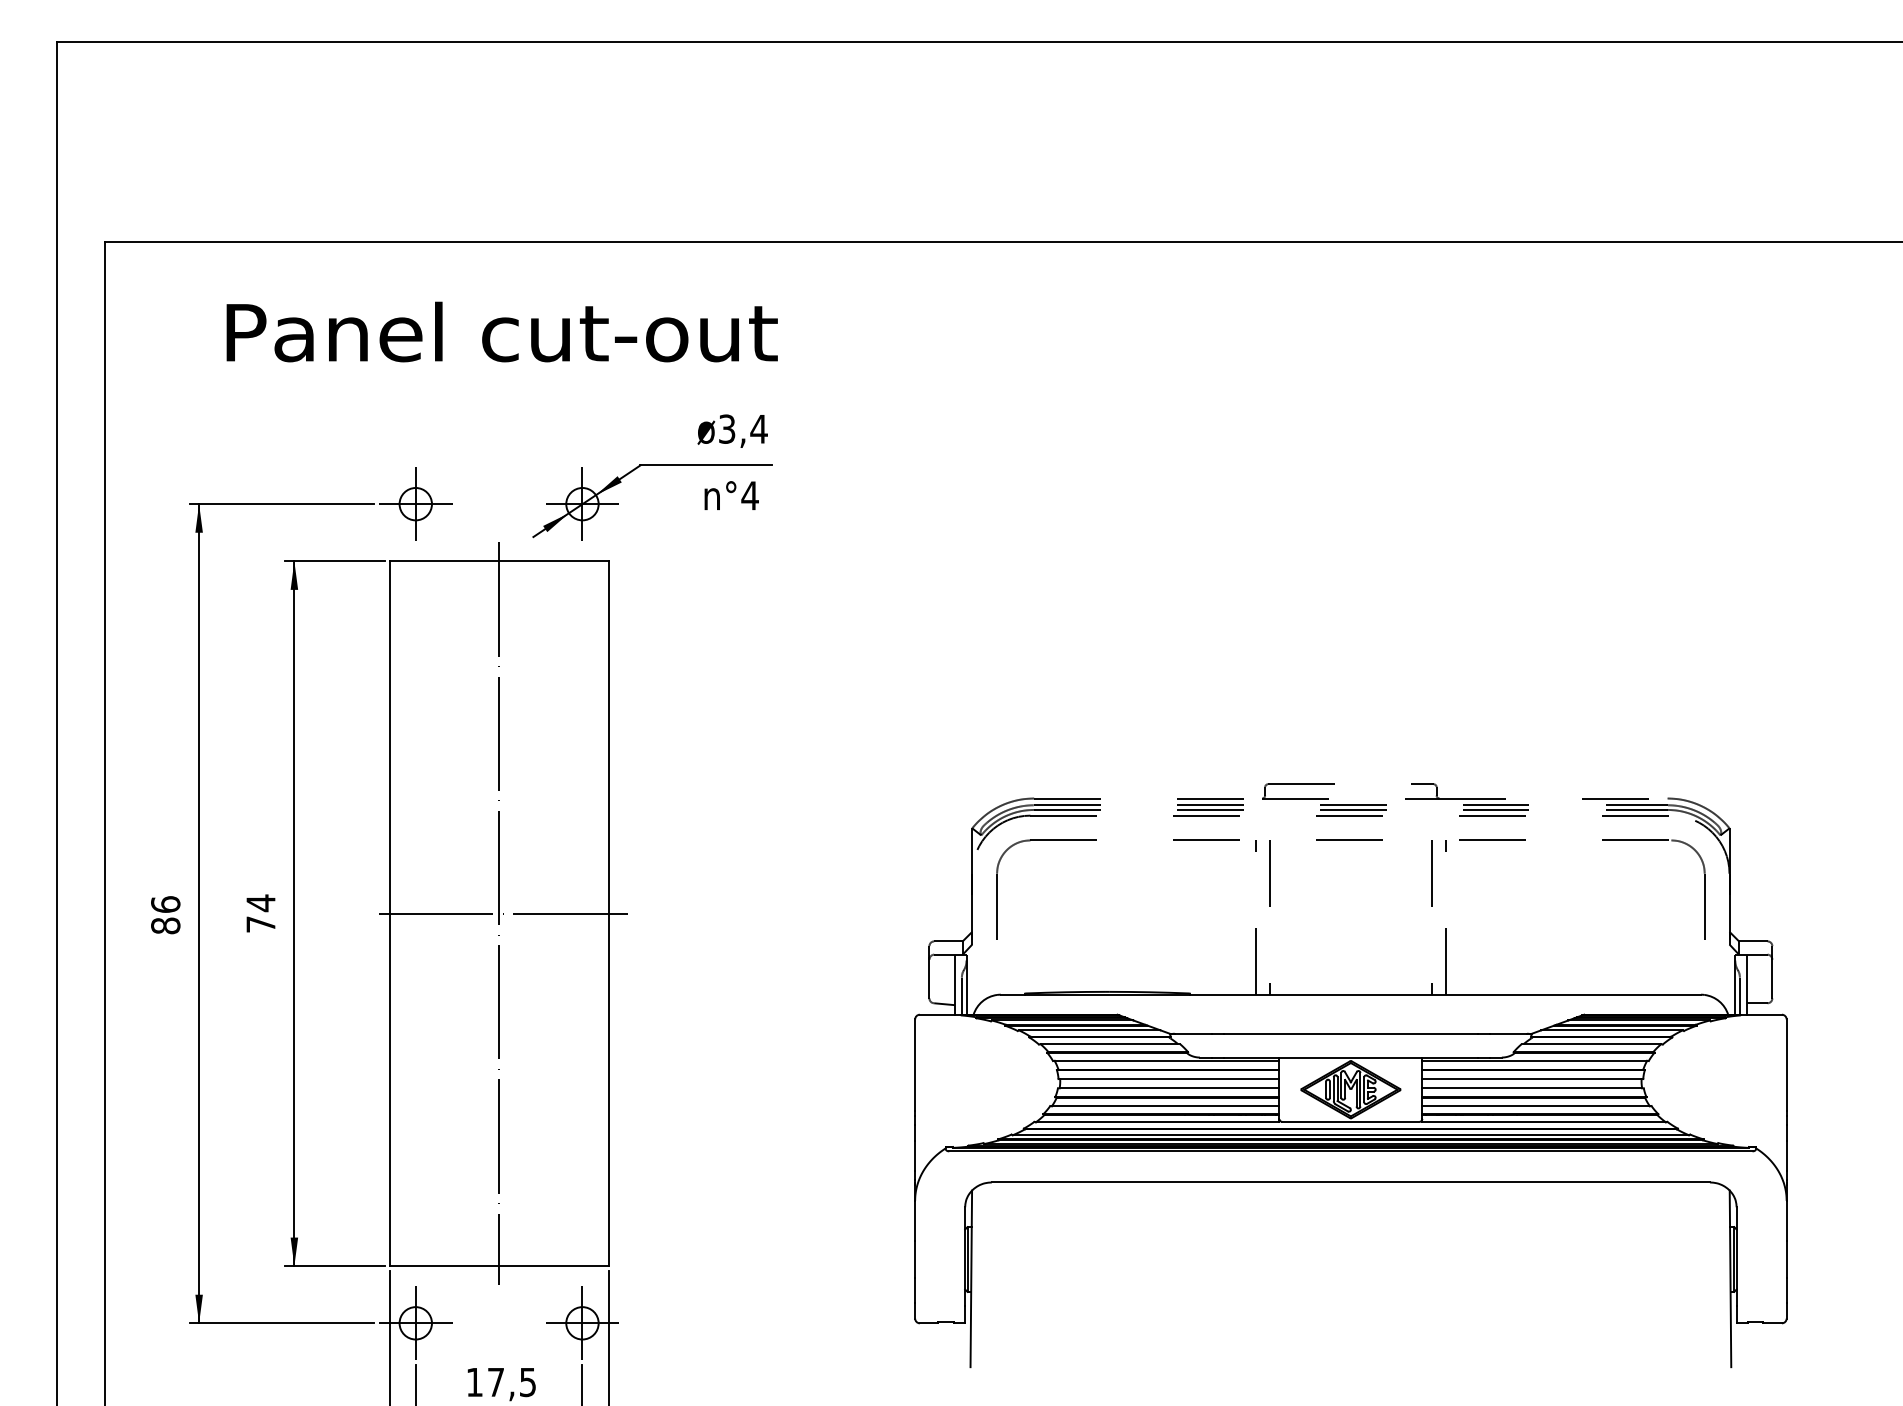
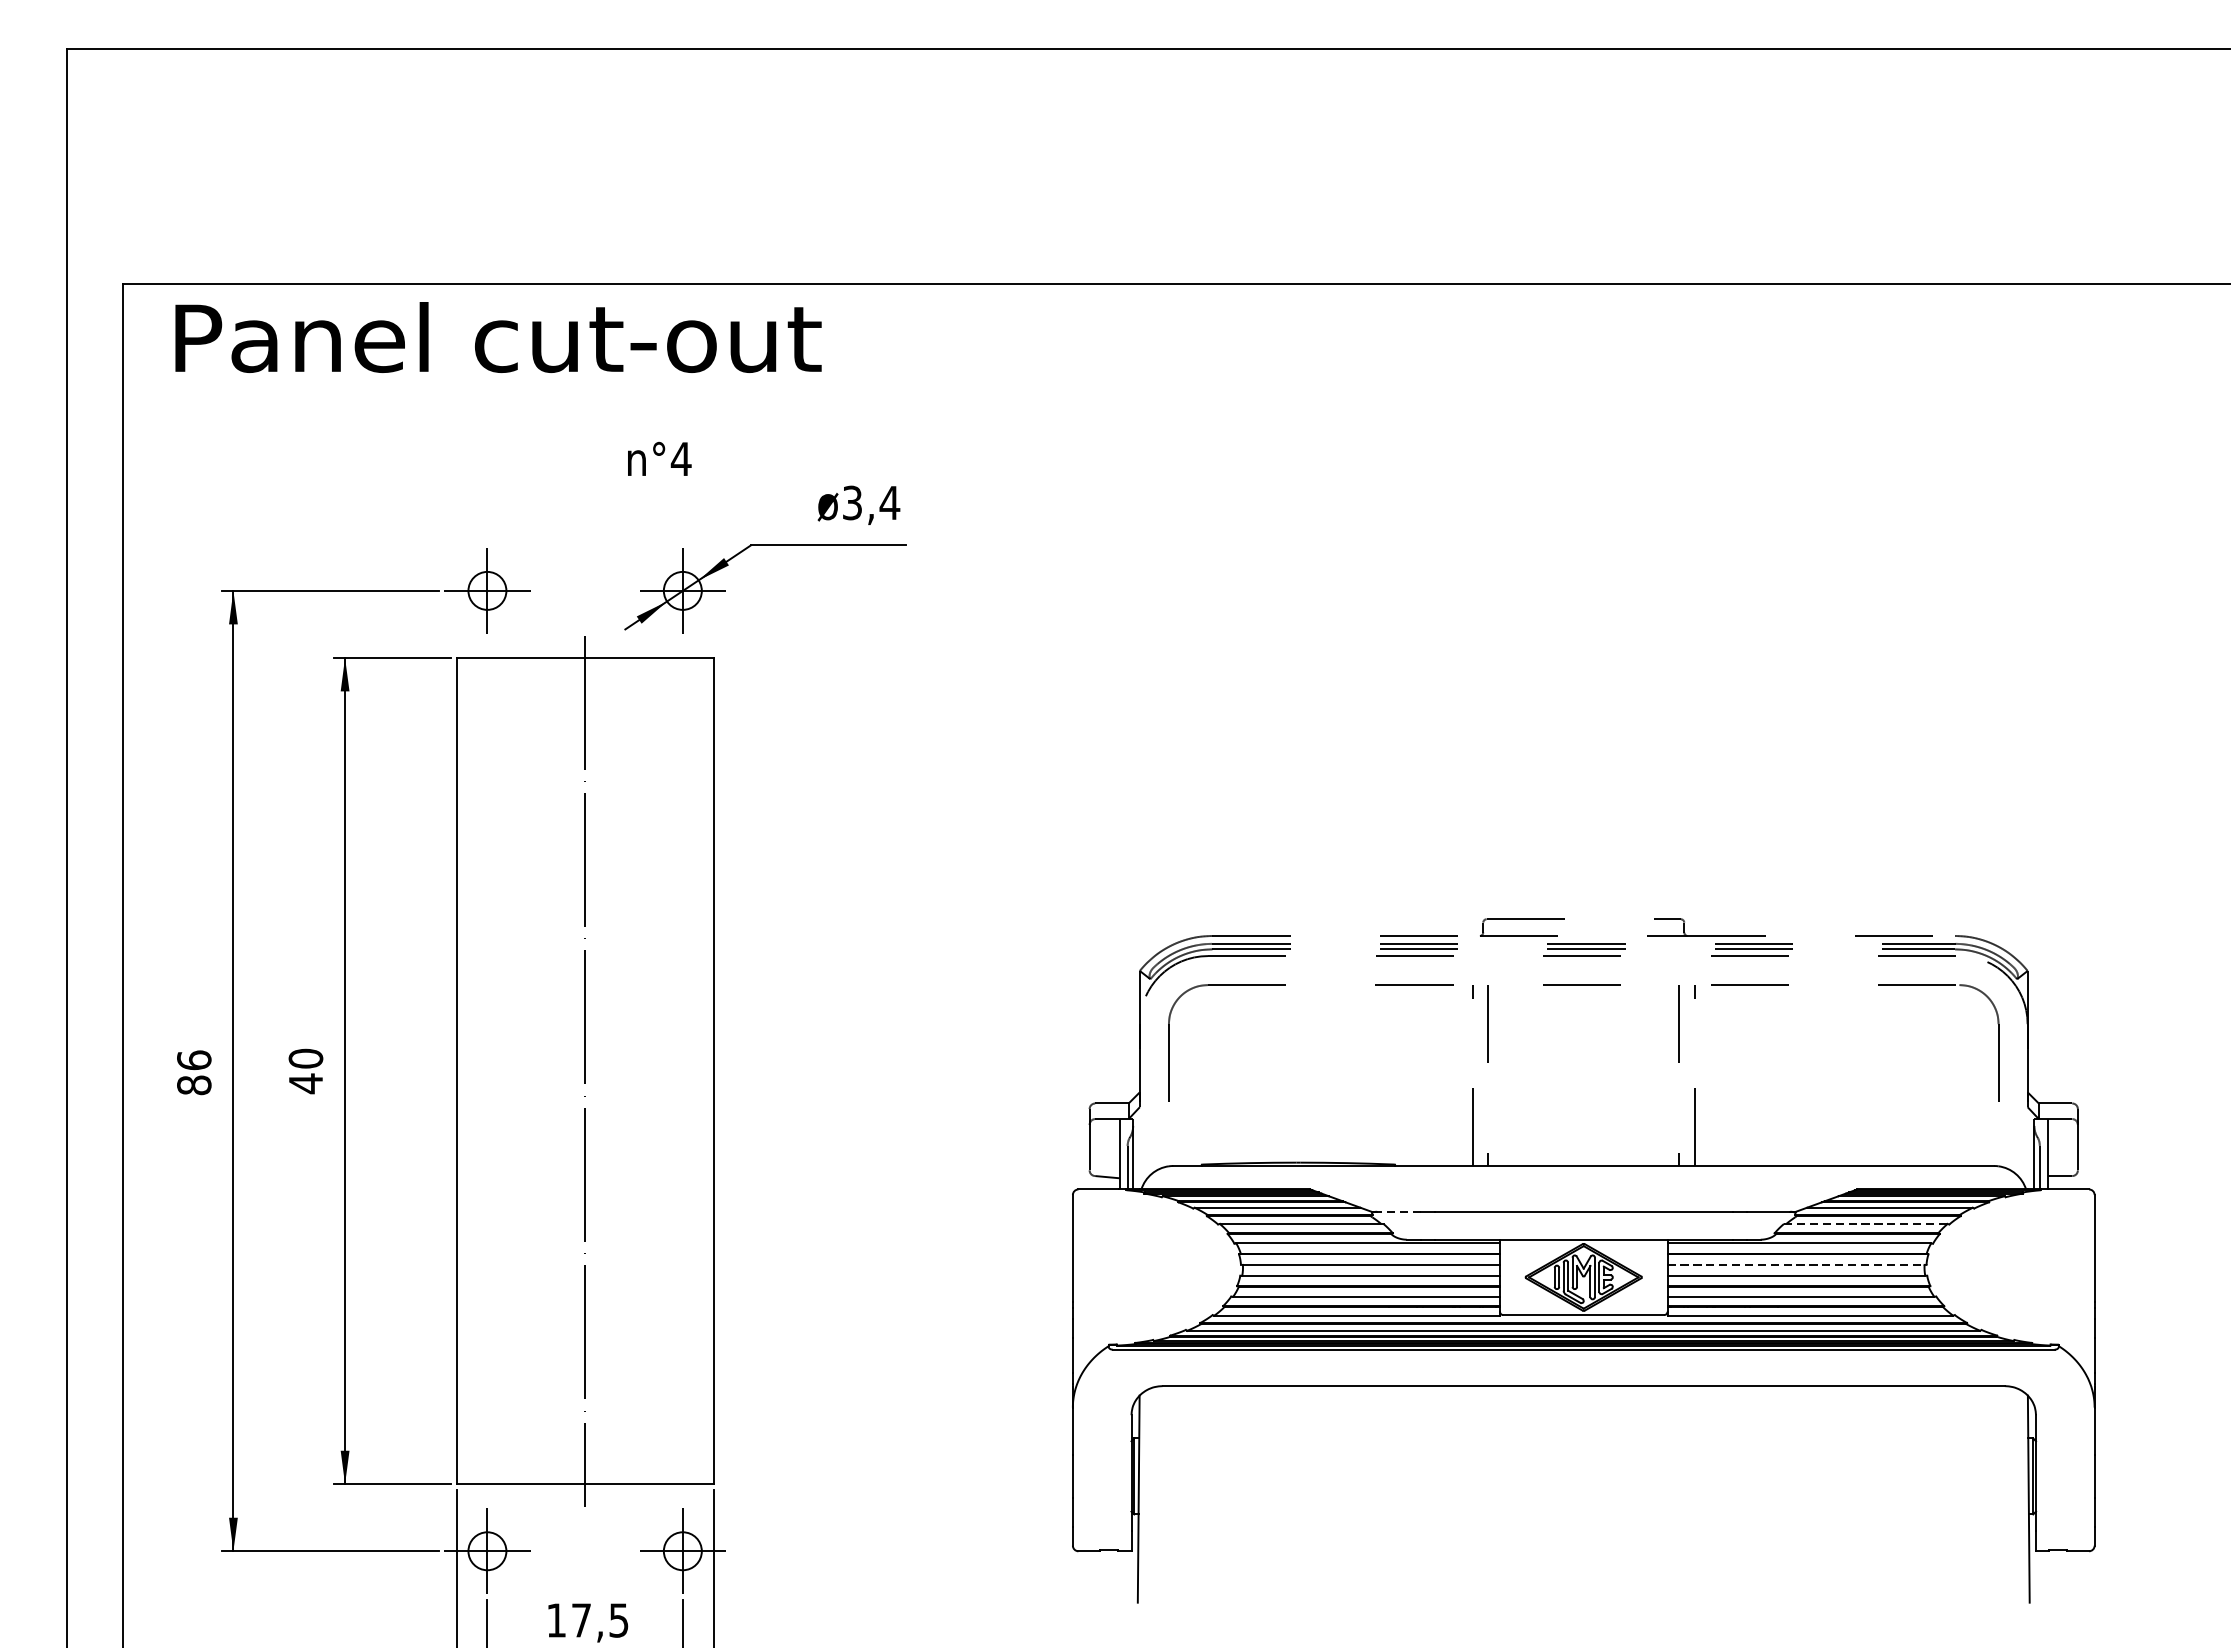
text: (501, 331) -> (497, 336), moved
text: (731, 495) -> (659, 458), moved
text: (260, 913) -> (305, 1070), 74 -> 40
line: (498, 913) -> (584, 1070), removed
line: (1193, 1033) -> (1399, 1211), solid -> dashed
line: (1591, 1044) -> (1865, 1224), solid -> dashed
line: (1531, 1079) -> (1795, 1265), solid -> dashed

